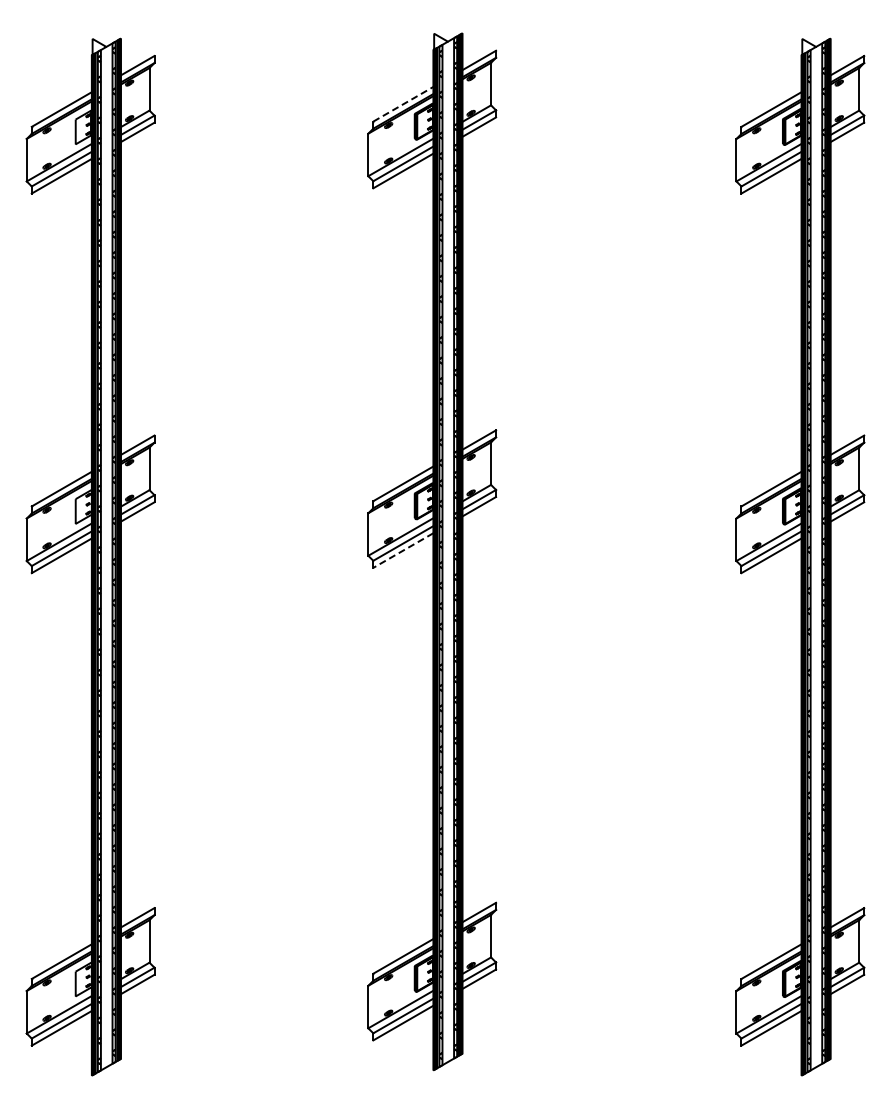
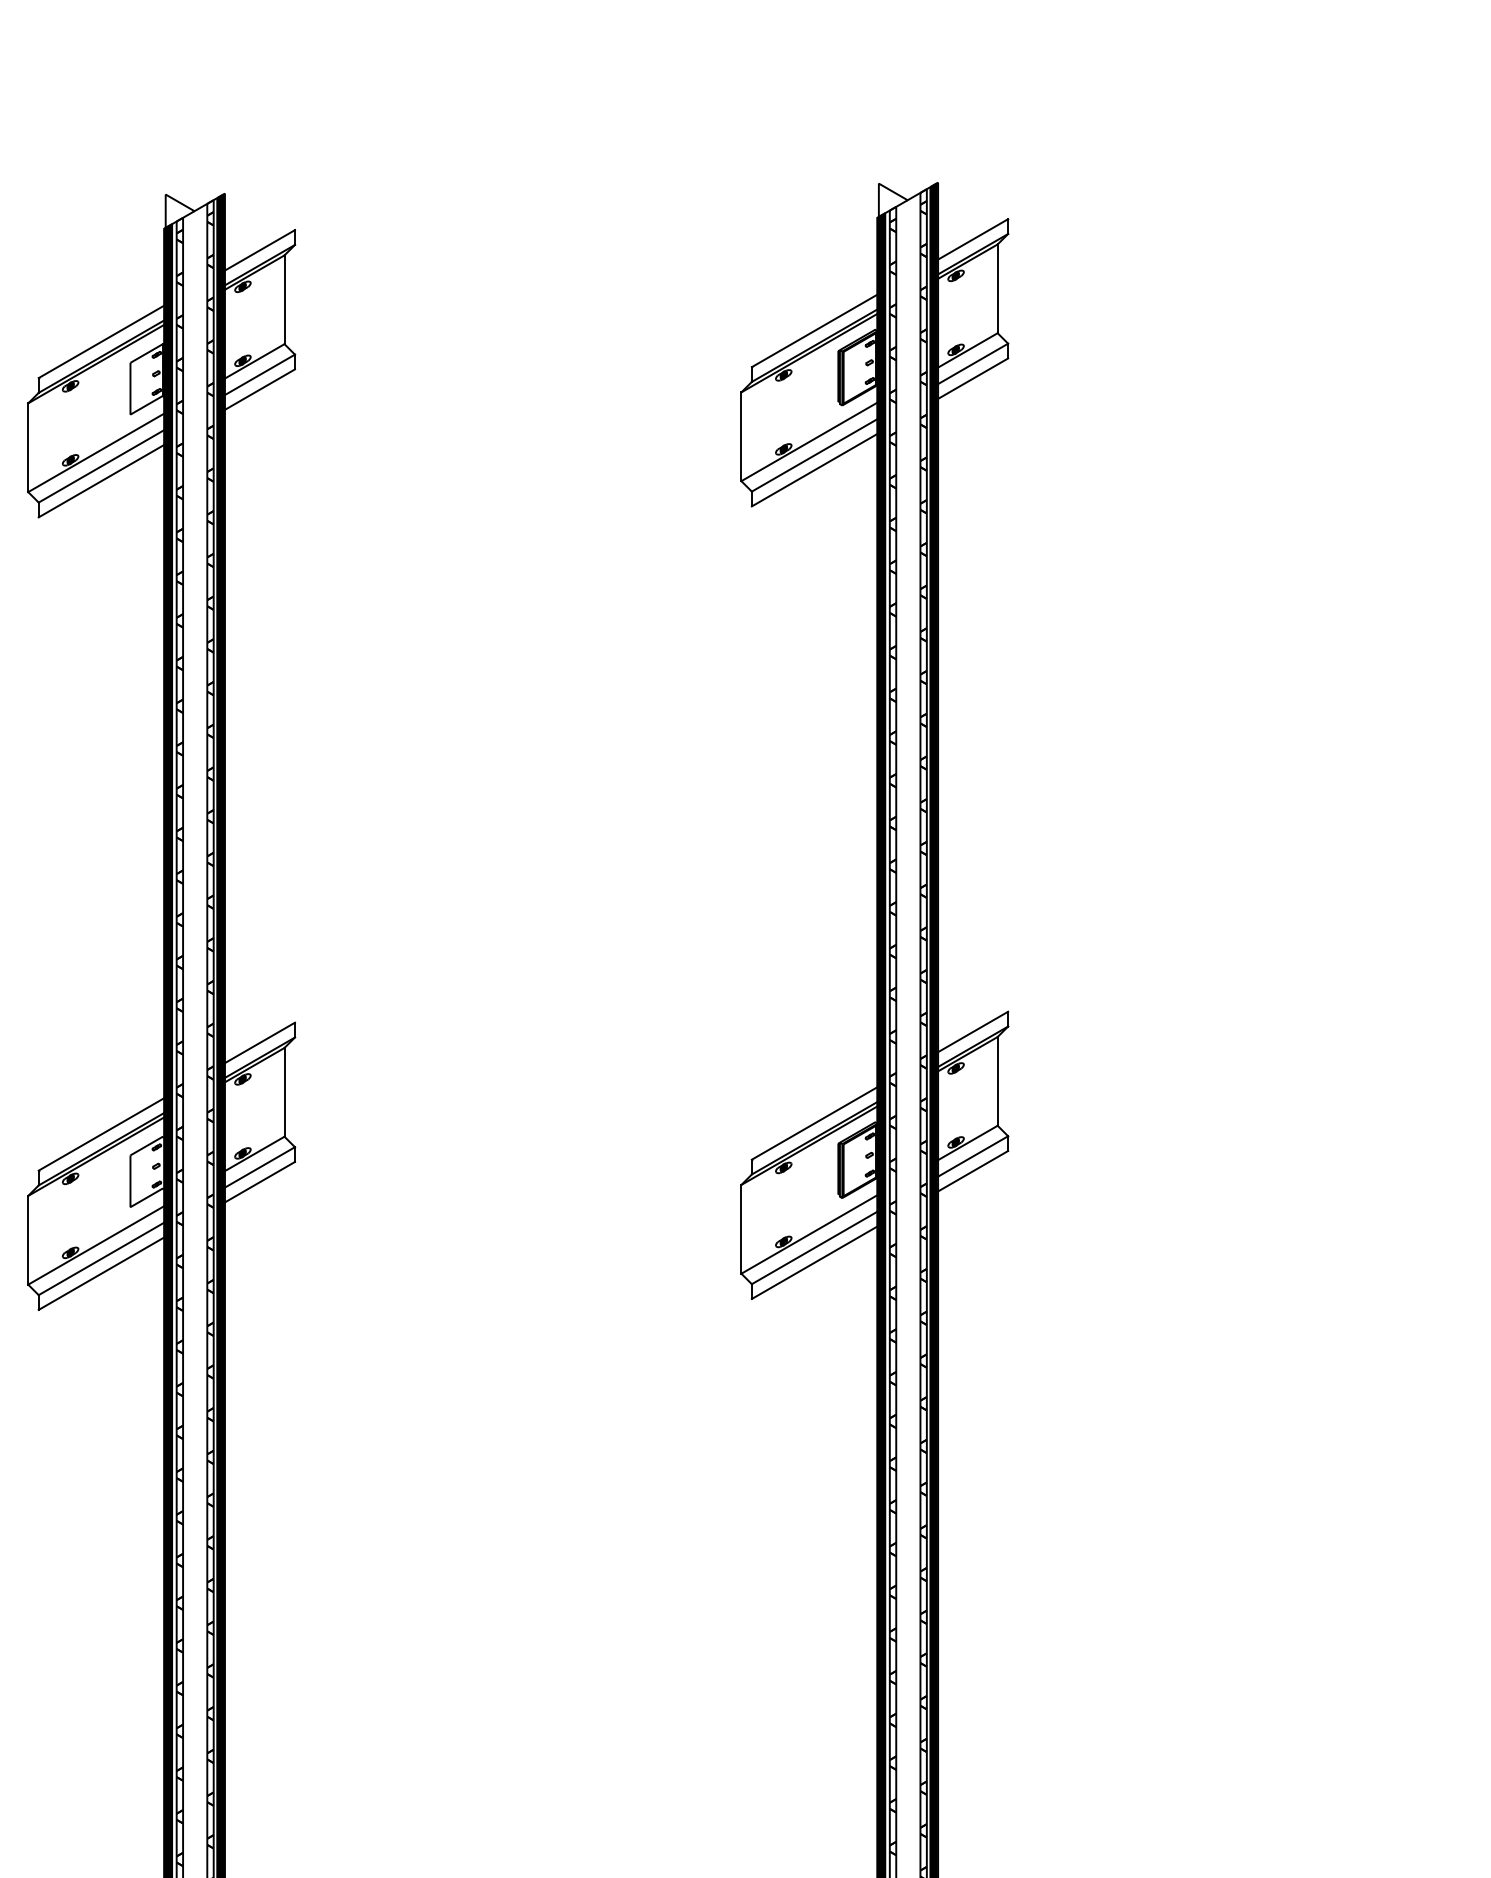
line: (403, 104) -> (814, 331), dashed -> solid
line: (403, 550) -> (814, 1262), dashed -> solid

